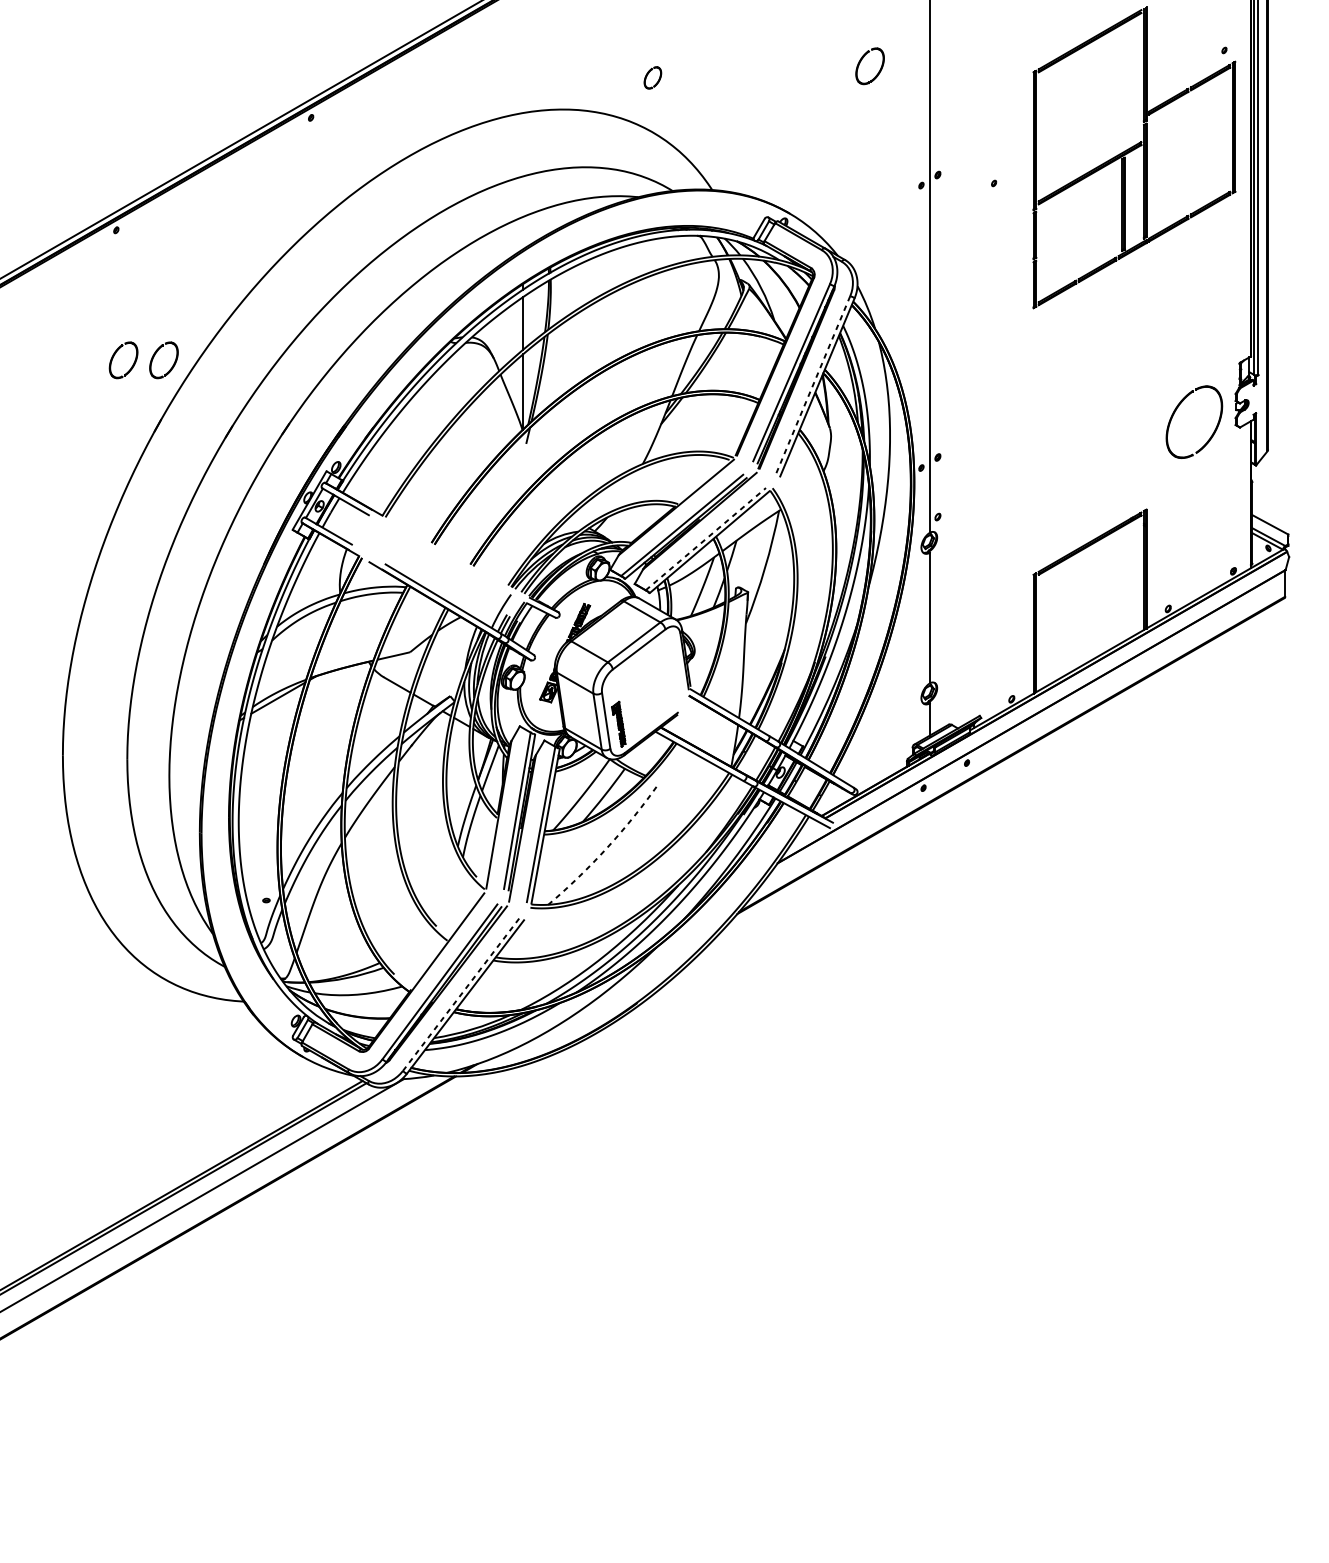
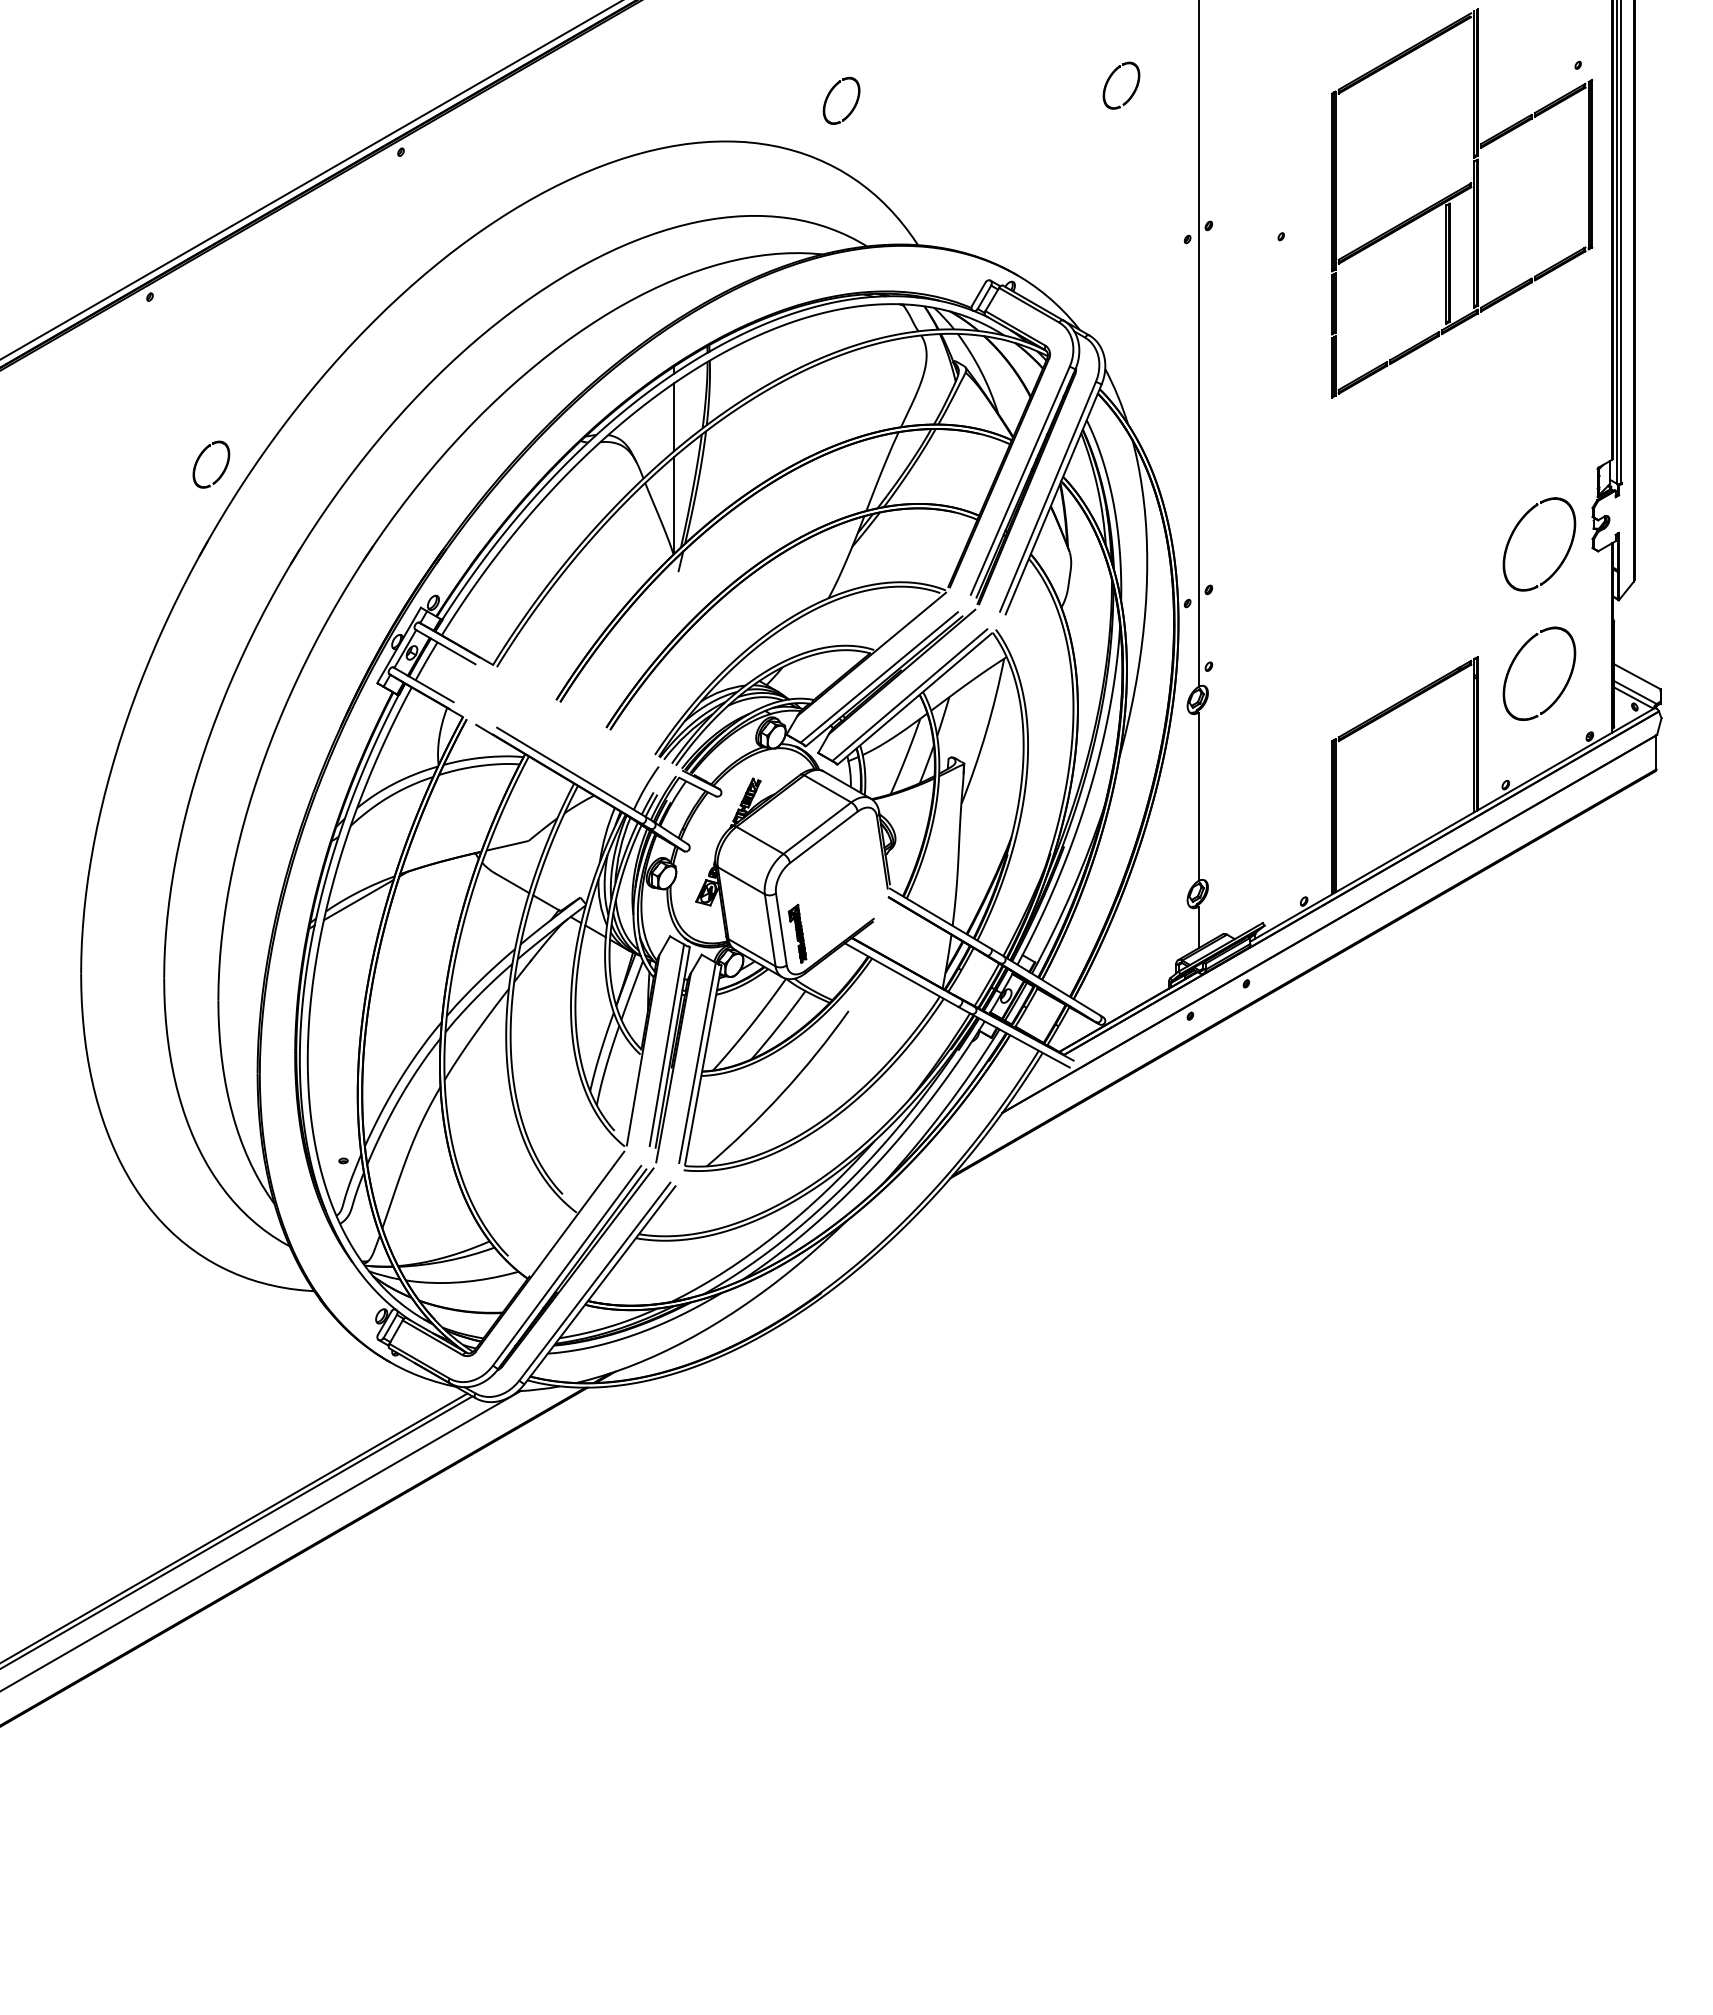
part: (652, 77) -> (841, 100), size x1.67
part: (114, 356) -> (147, 459), removed
line: (812, 385) -> (1047, 497), dashed -> solid
part: (1176, 510) -> (1516, 658), added
line: (705, 539) -> (909, 695), dashed -> solid
arc: (607, 848) -> (782, 1093), dashed -> solid
line: (461, 994) -> (595, 1281), dashed -> solid

